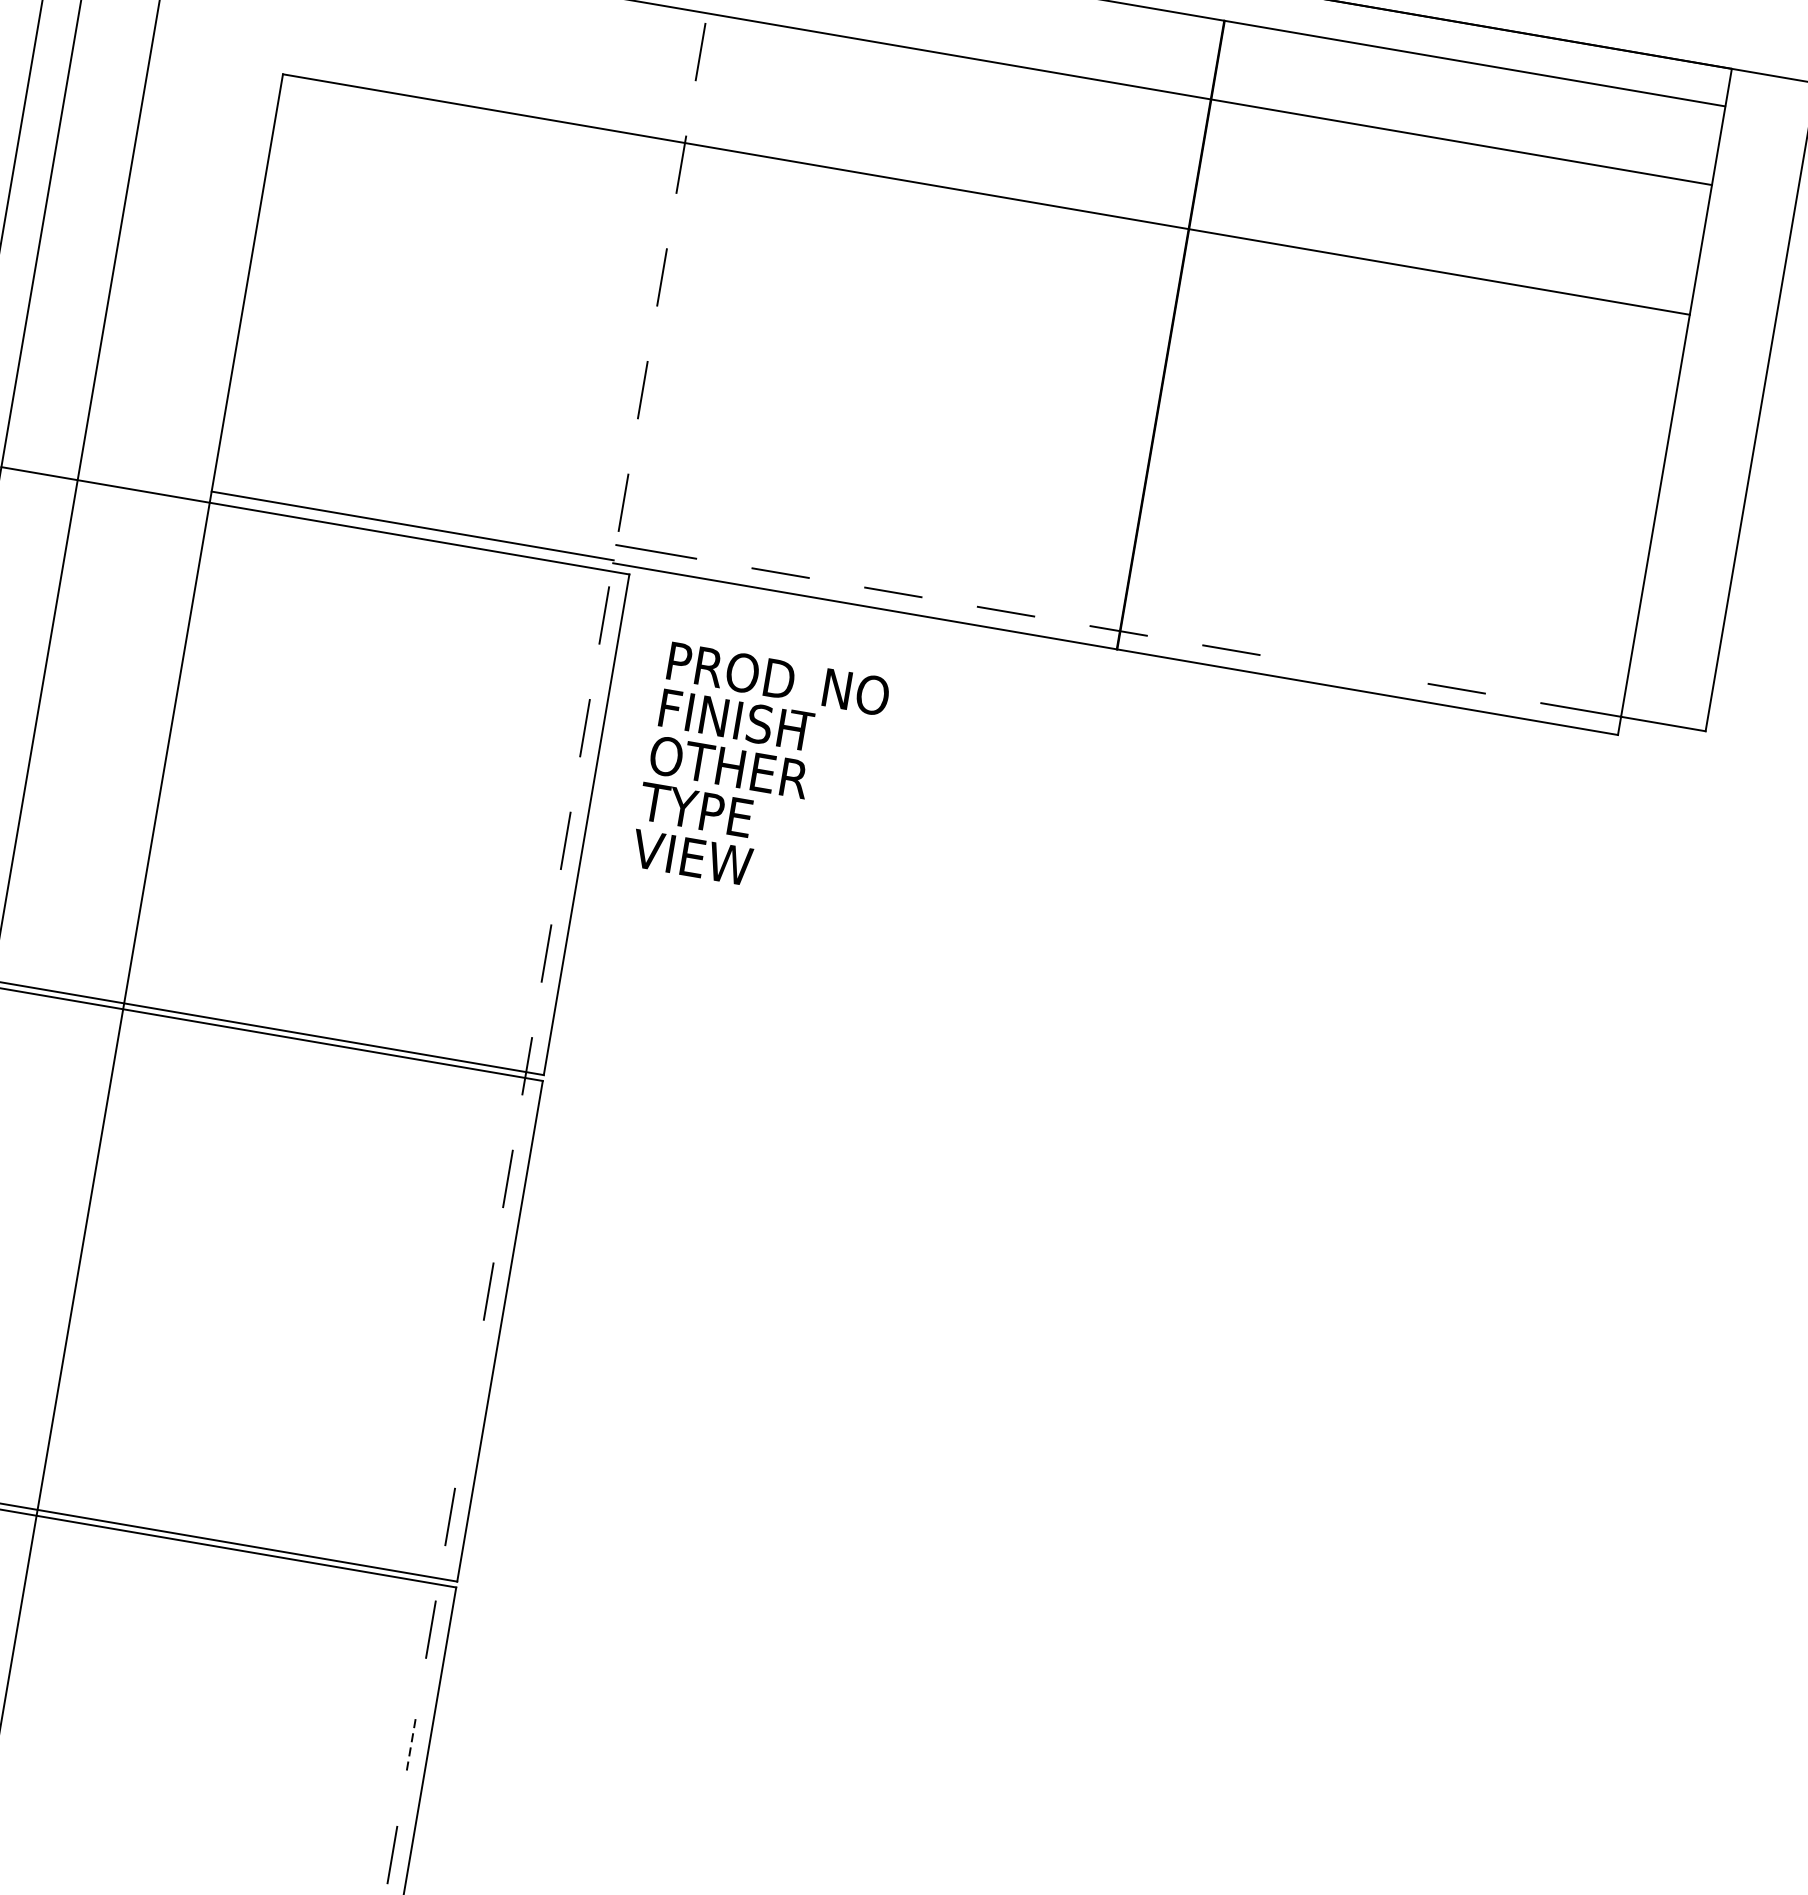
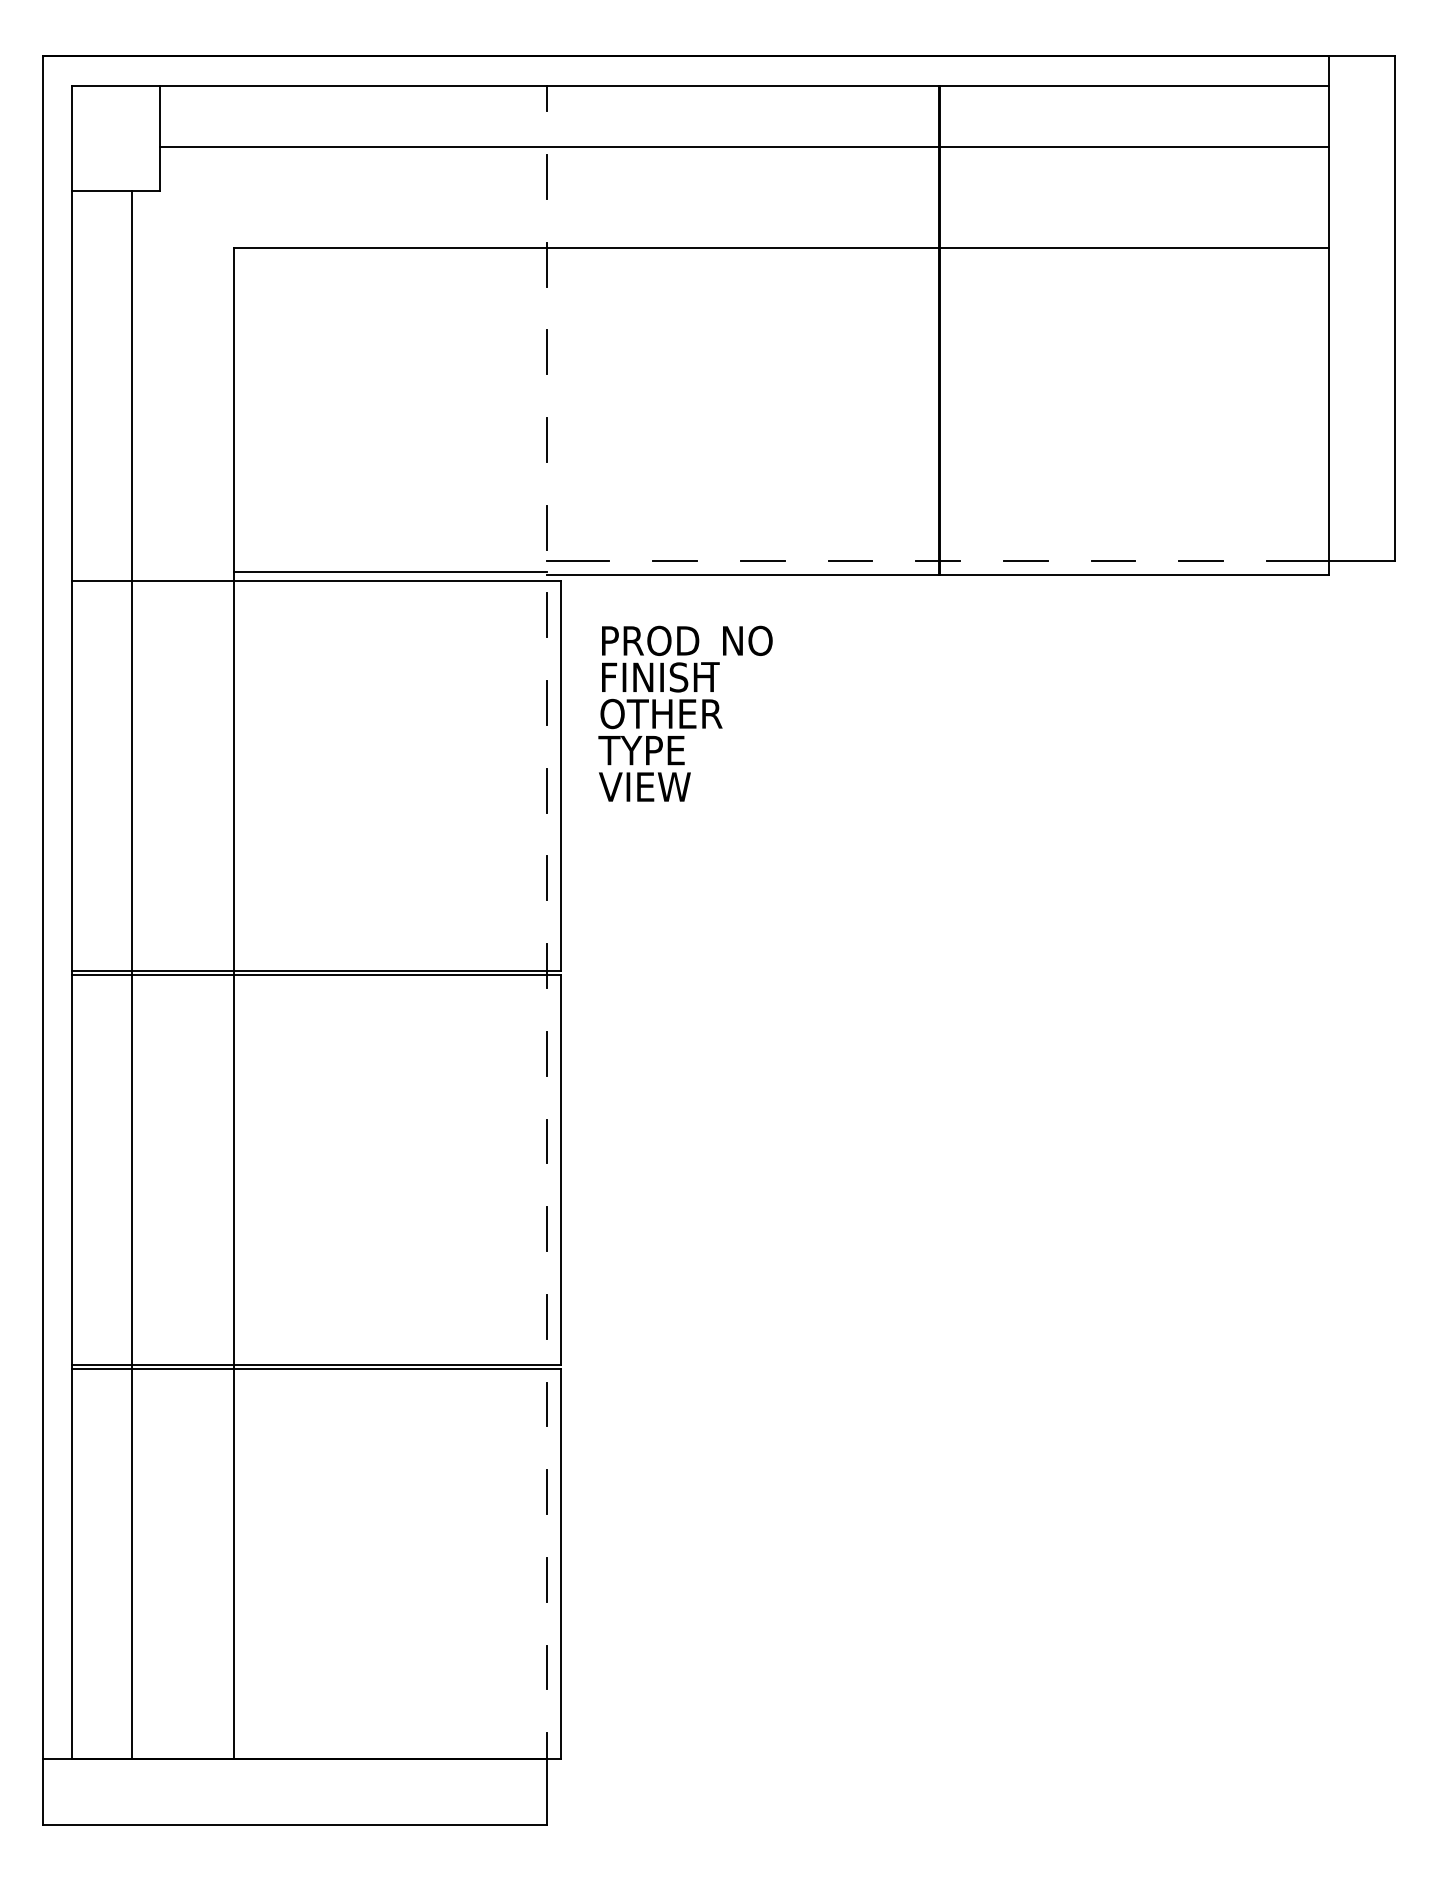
line: (1344, 669) -> (1113, 560), added
line: (468, 1403) -> (546, 1228), added
line: (411, 1742) -> (547, 1492), dashed -> solid

